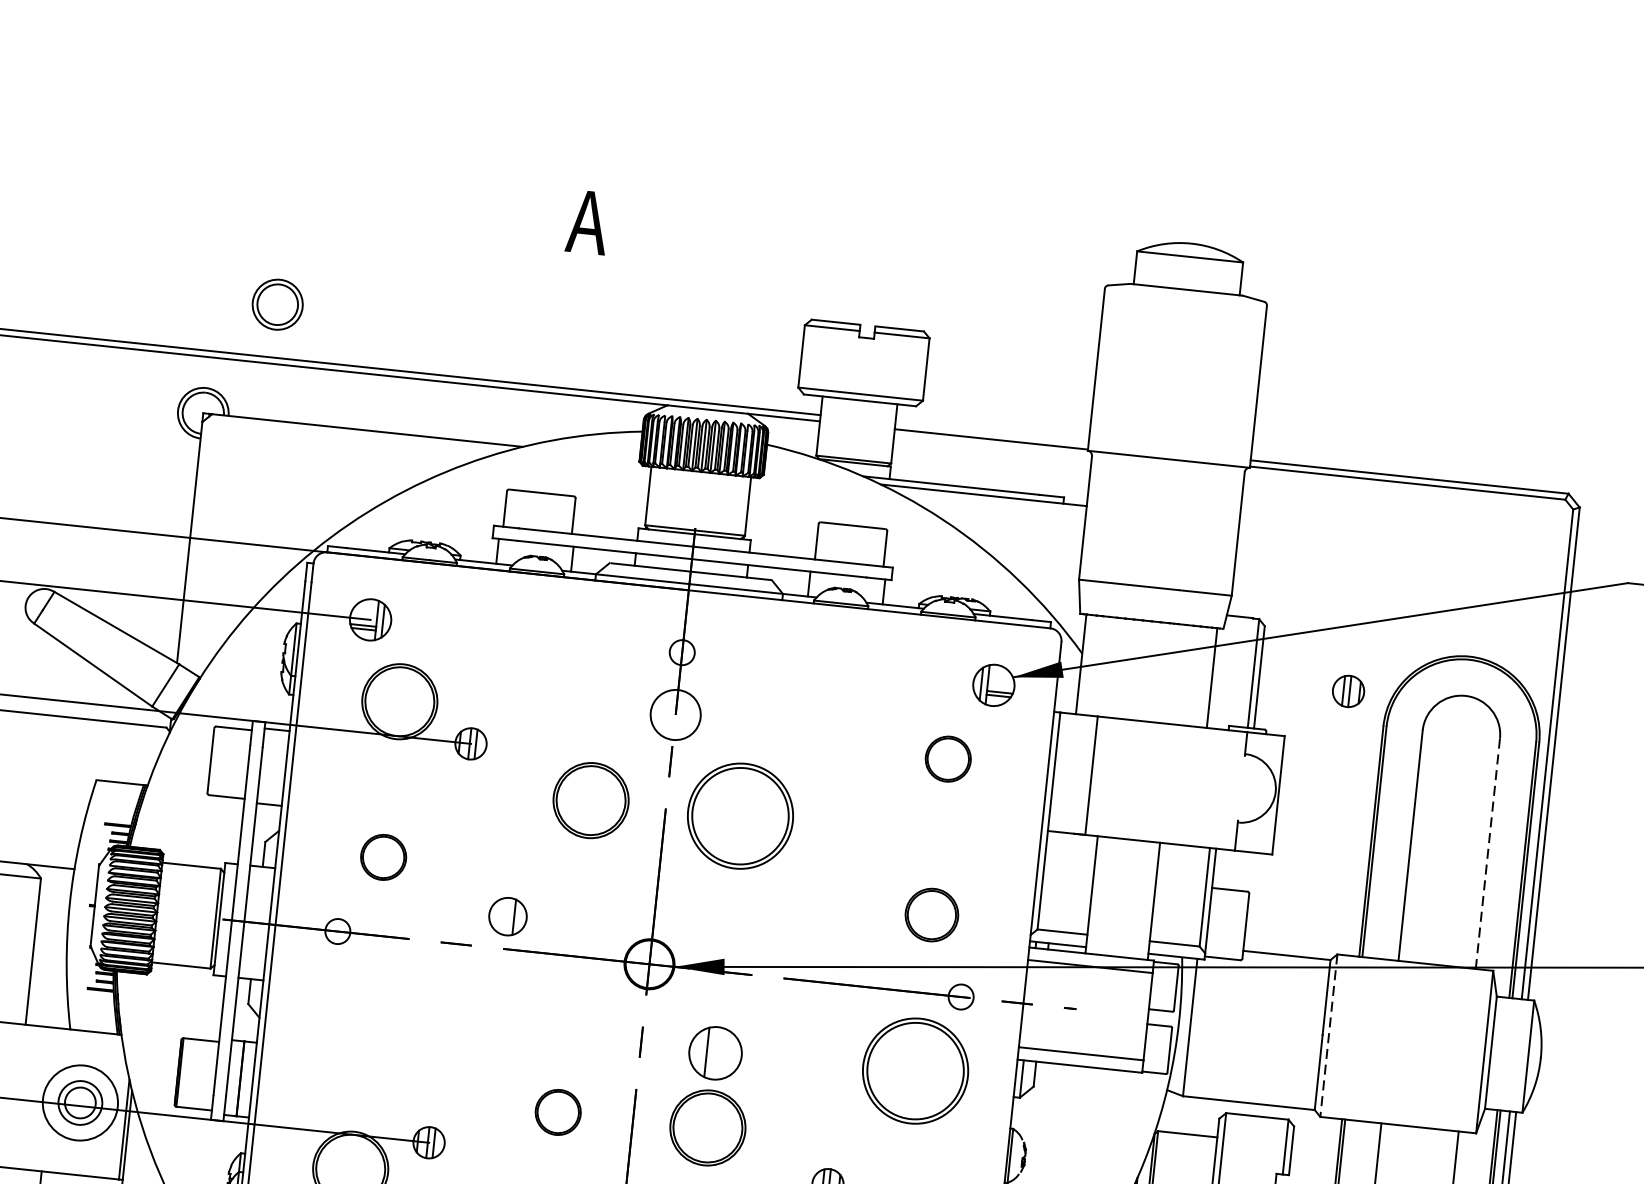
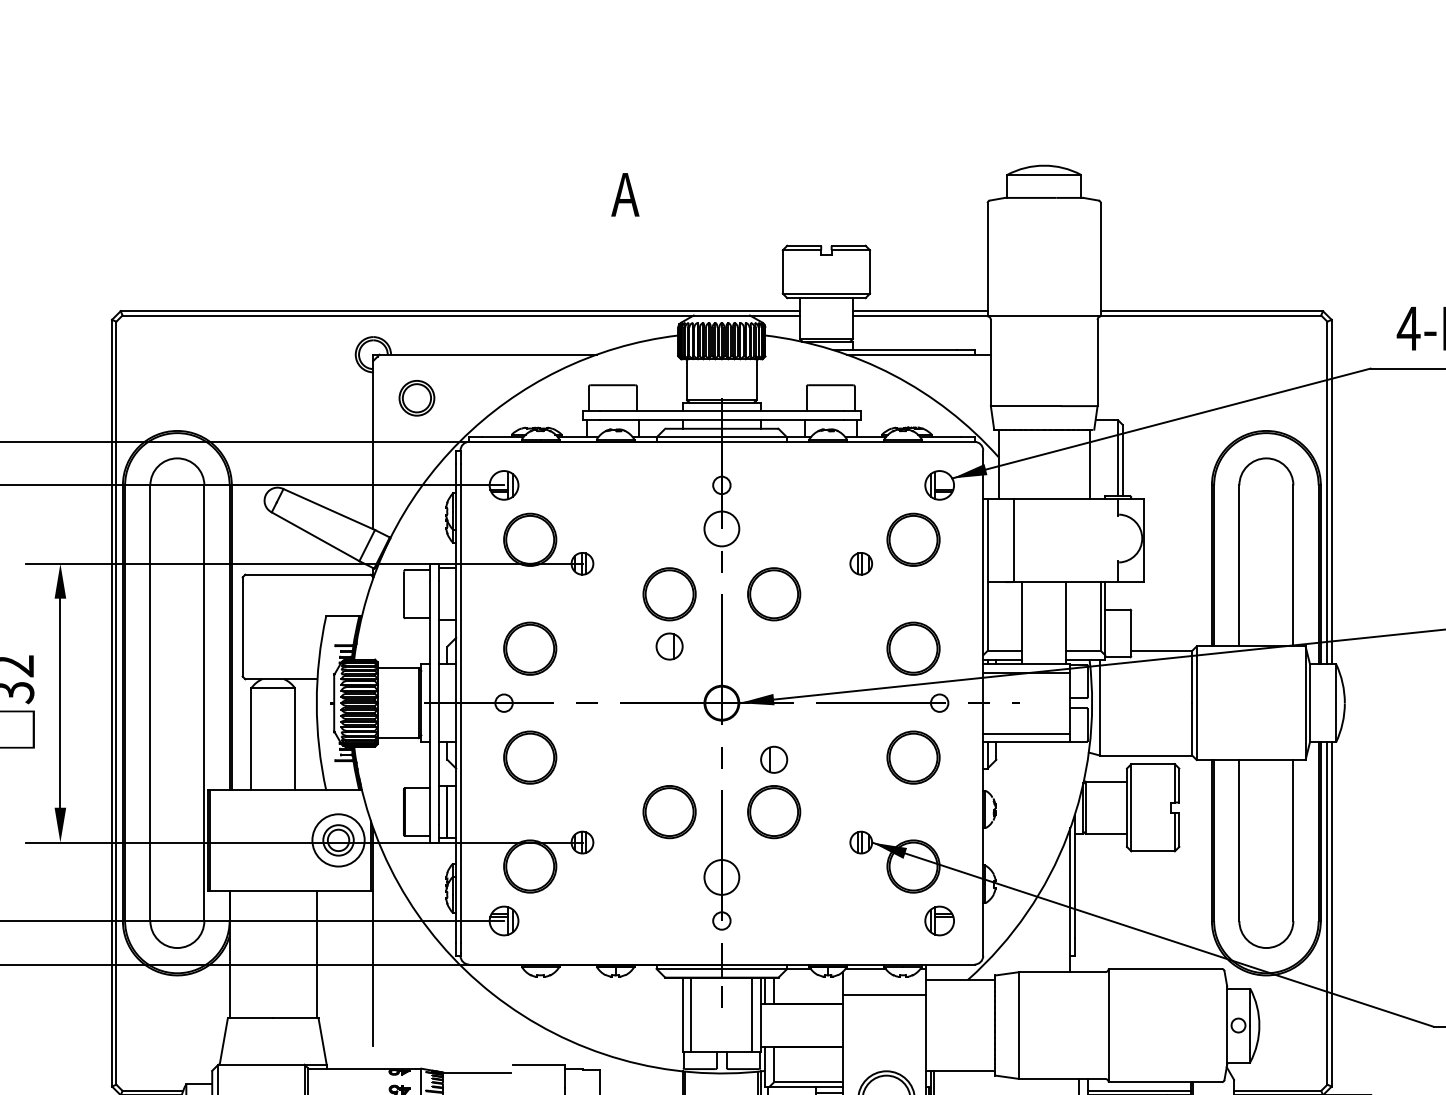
part: (277, 304) -> (416, 398), moved
line: (991, 433) -> (919, 311), added
part: (1347, 690) -> (860, 563), moved
part: (948, 758) -> (913, 539), size x1.67
part: (741, 816) -> (774, 594), size x0.71
line: (1488, 853) -> (1293, 565), dashed -> solid
part: (383, 857) -> (530, 648), size x1.67
part: (931, 914) -> (913, 648), size x1.43
part: (507, 916) -> (669, 646), moved
part: (367, 1013) -> (530, 757), added
line: (1328, 1036) -> (1196, 703), dashed -> solid
part: (716, 1052) -> (774, 759), size x0.71
part: (915, 1070) -> (913, 757), size x0.71
part: (558, 1112) -> (669, 812), size x1.67

